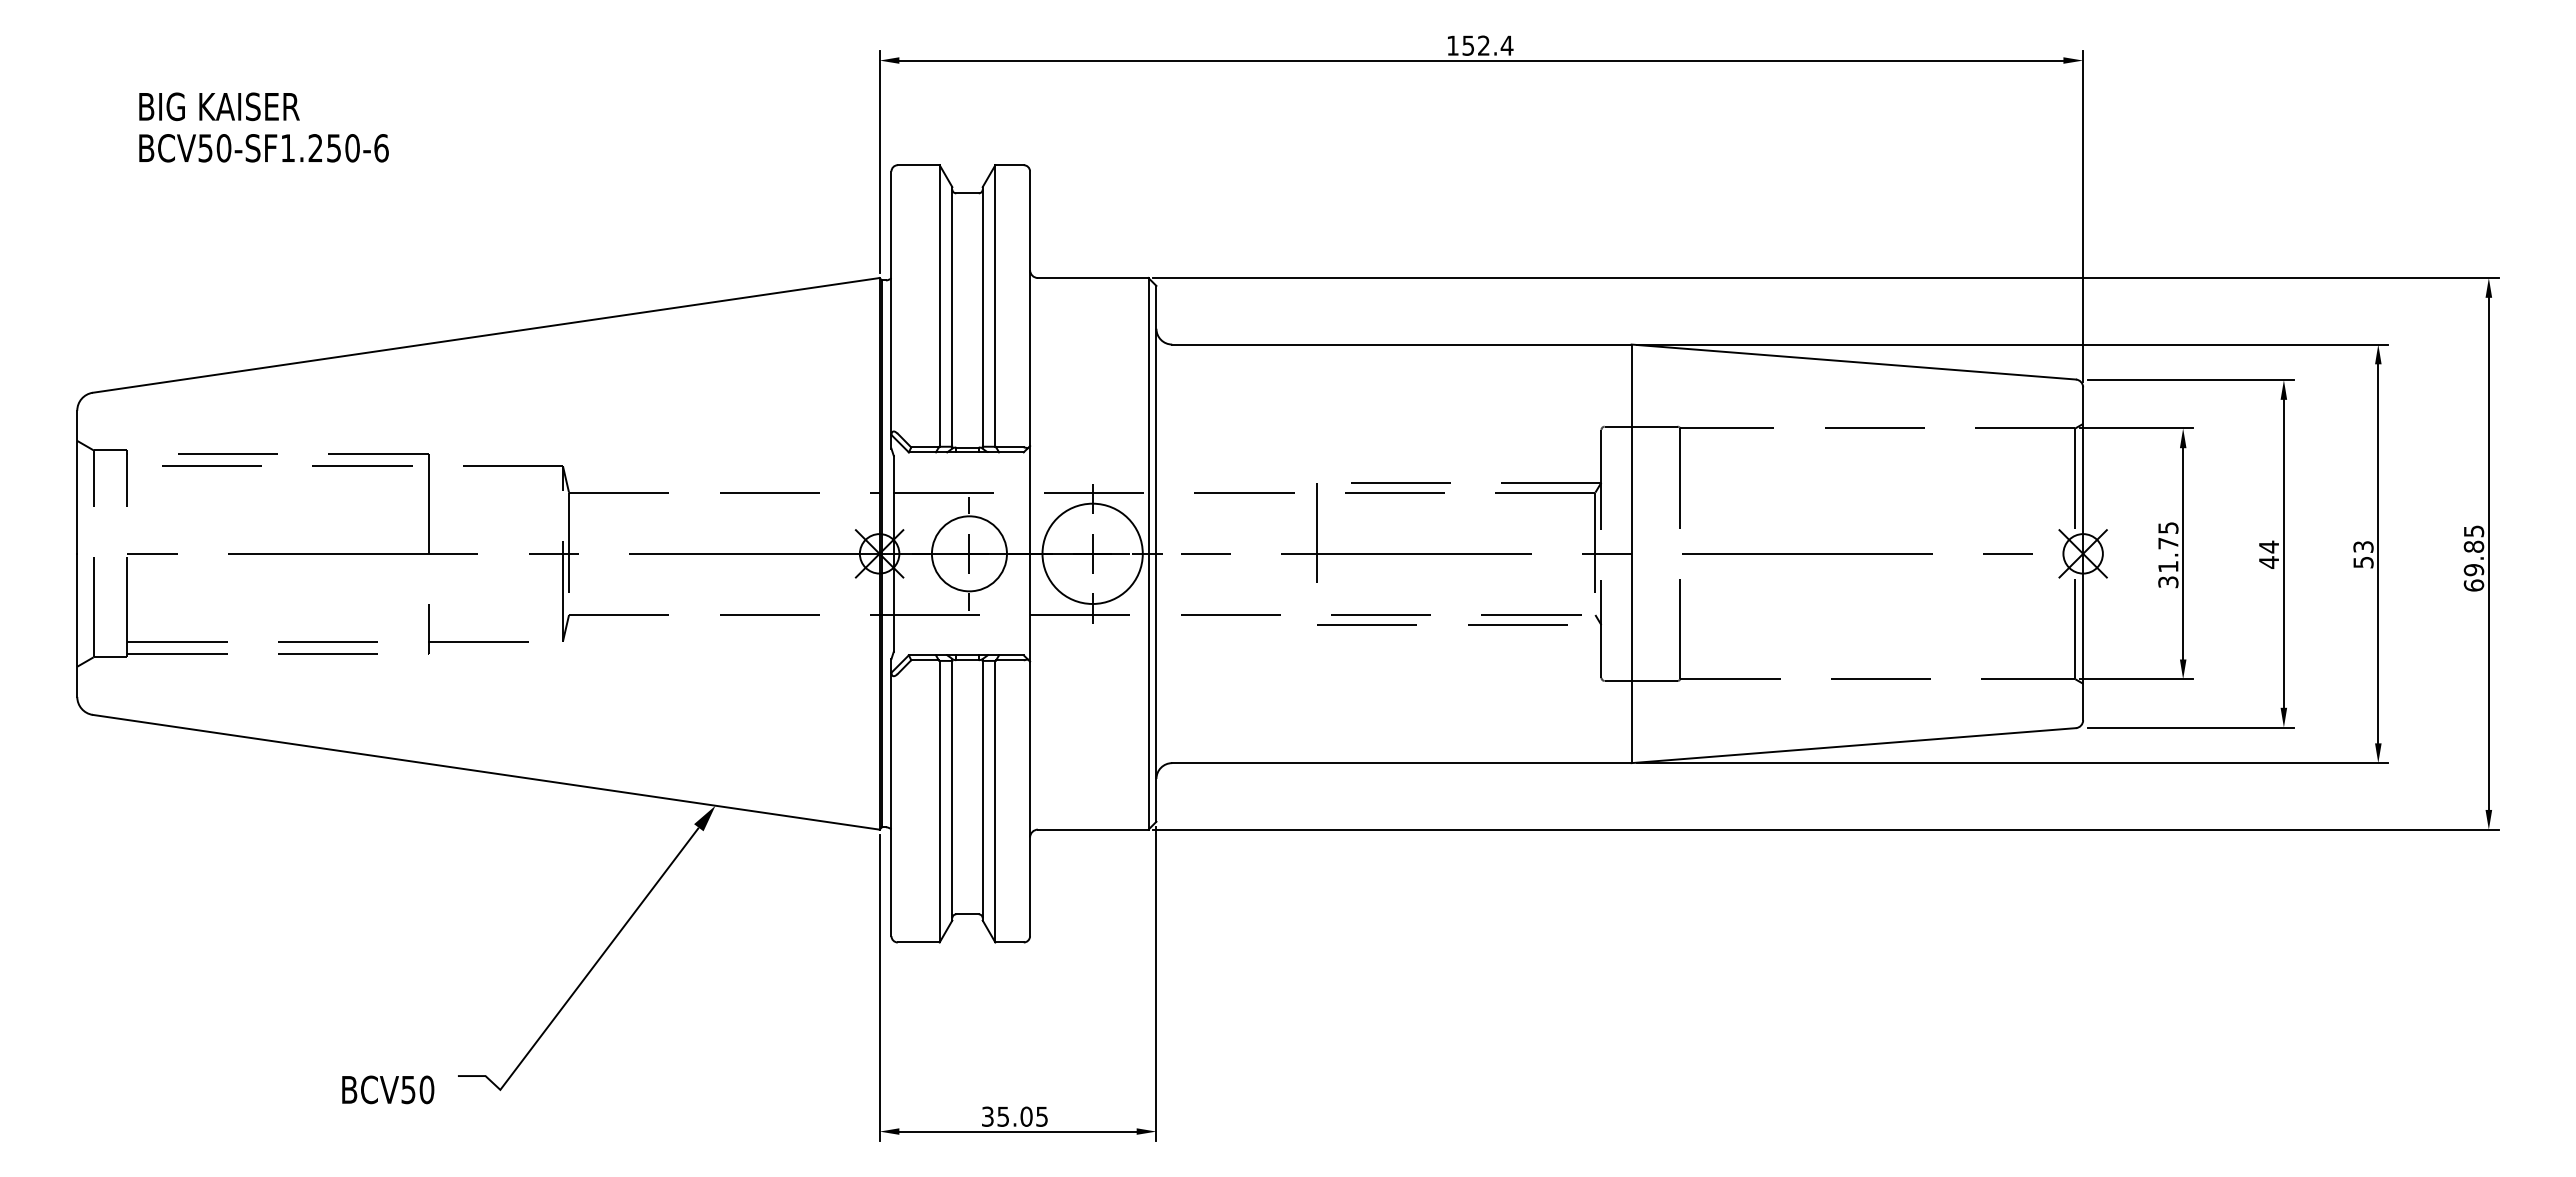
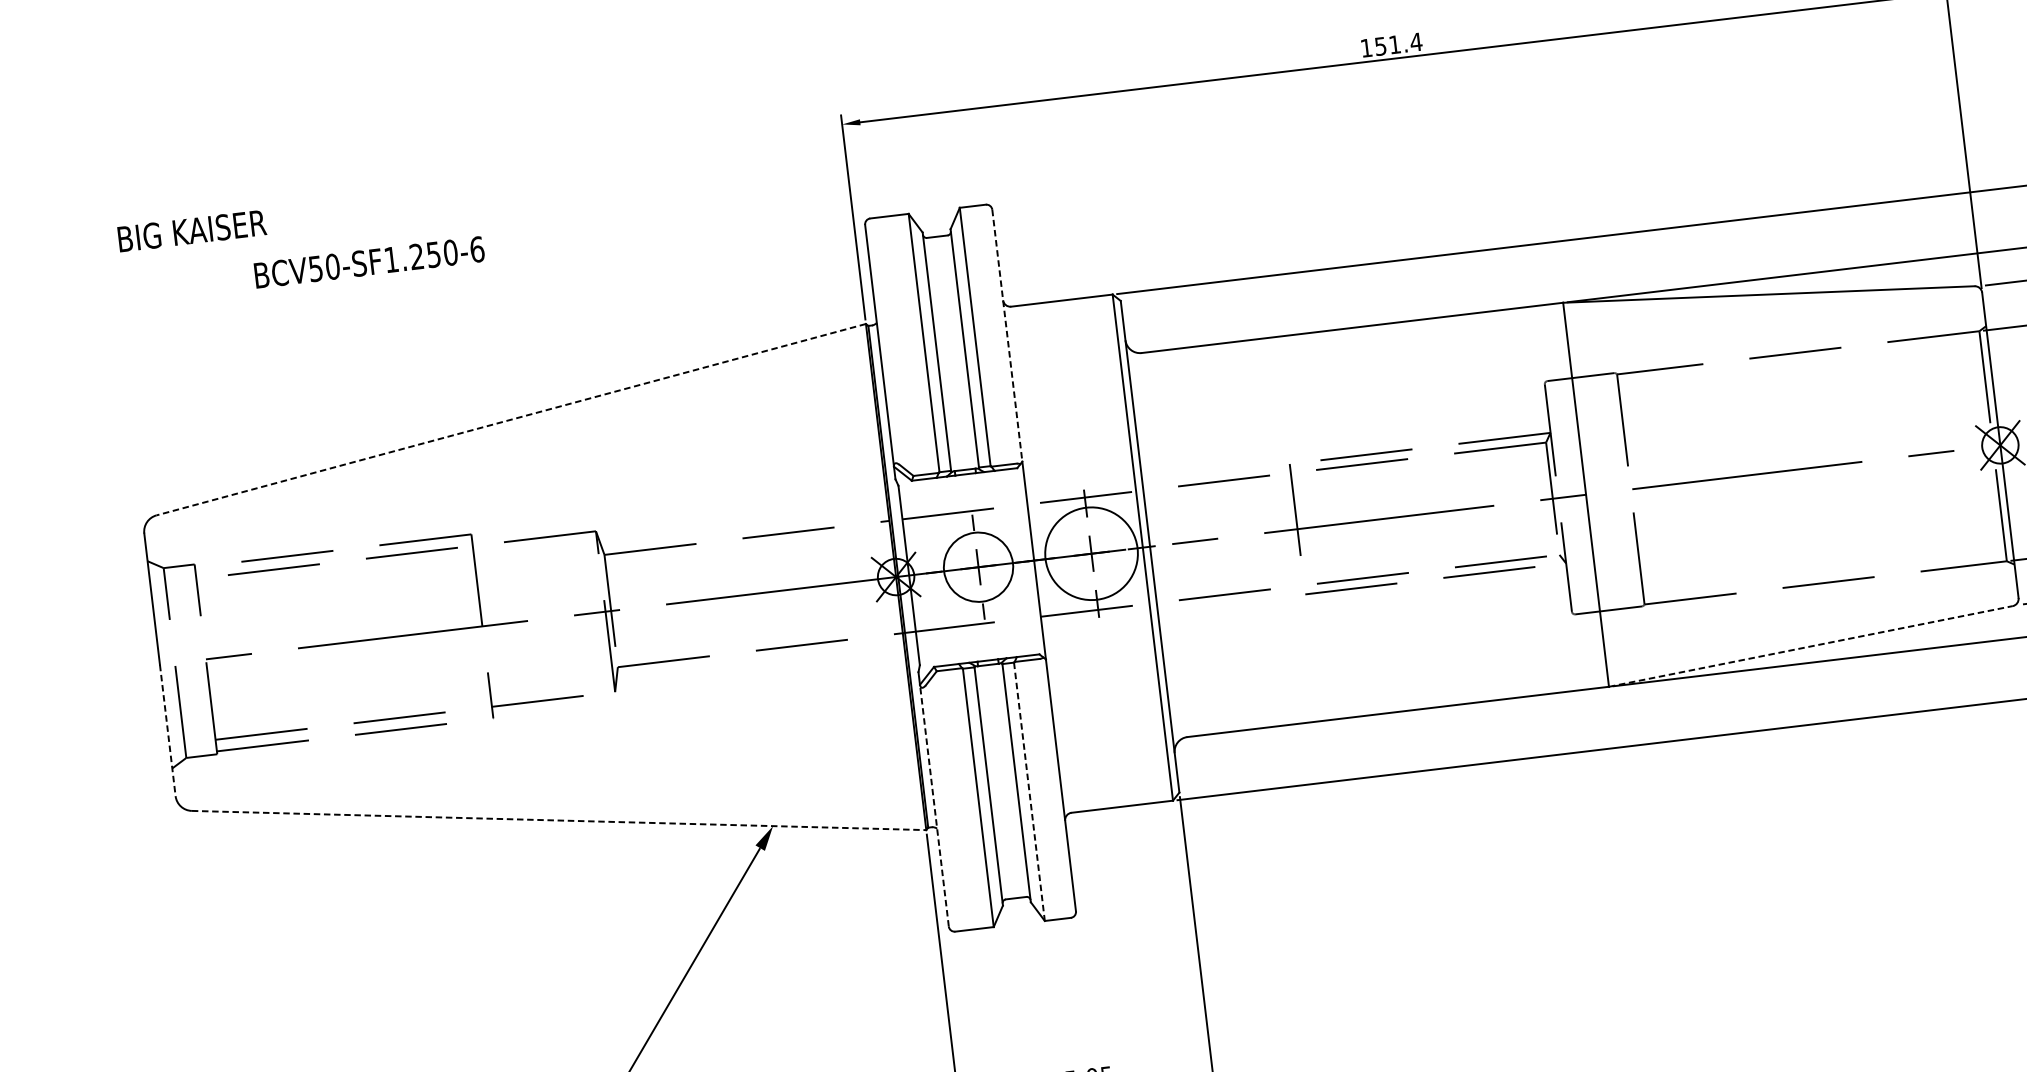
text: (1483, 45) -> (1394, 44), 152.4 -> 151.4
text: (219, 106) -> (192, 230), moved
text: (263, 148) -> (369, 262), moved
line: (1030, 309) -> (1007, 336), solid -> dashed
line: (486, 335) -> (511, 419), solid -> dashed
line: (77, 625) -> (168, 730), solid -> dashed
line: (1853, 745) -> (1810, 646), solid -> dashed
line: (486, 772) -> (559, 820), solid -> dashed
line: (995, 801) -> (1029, 791), solid -> dashed
line: (891, 804) -> (934, 805), solid -> dashed

